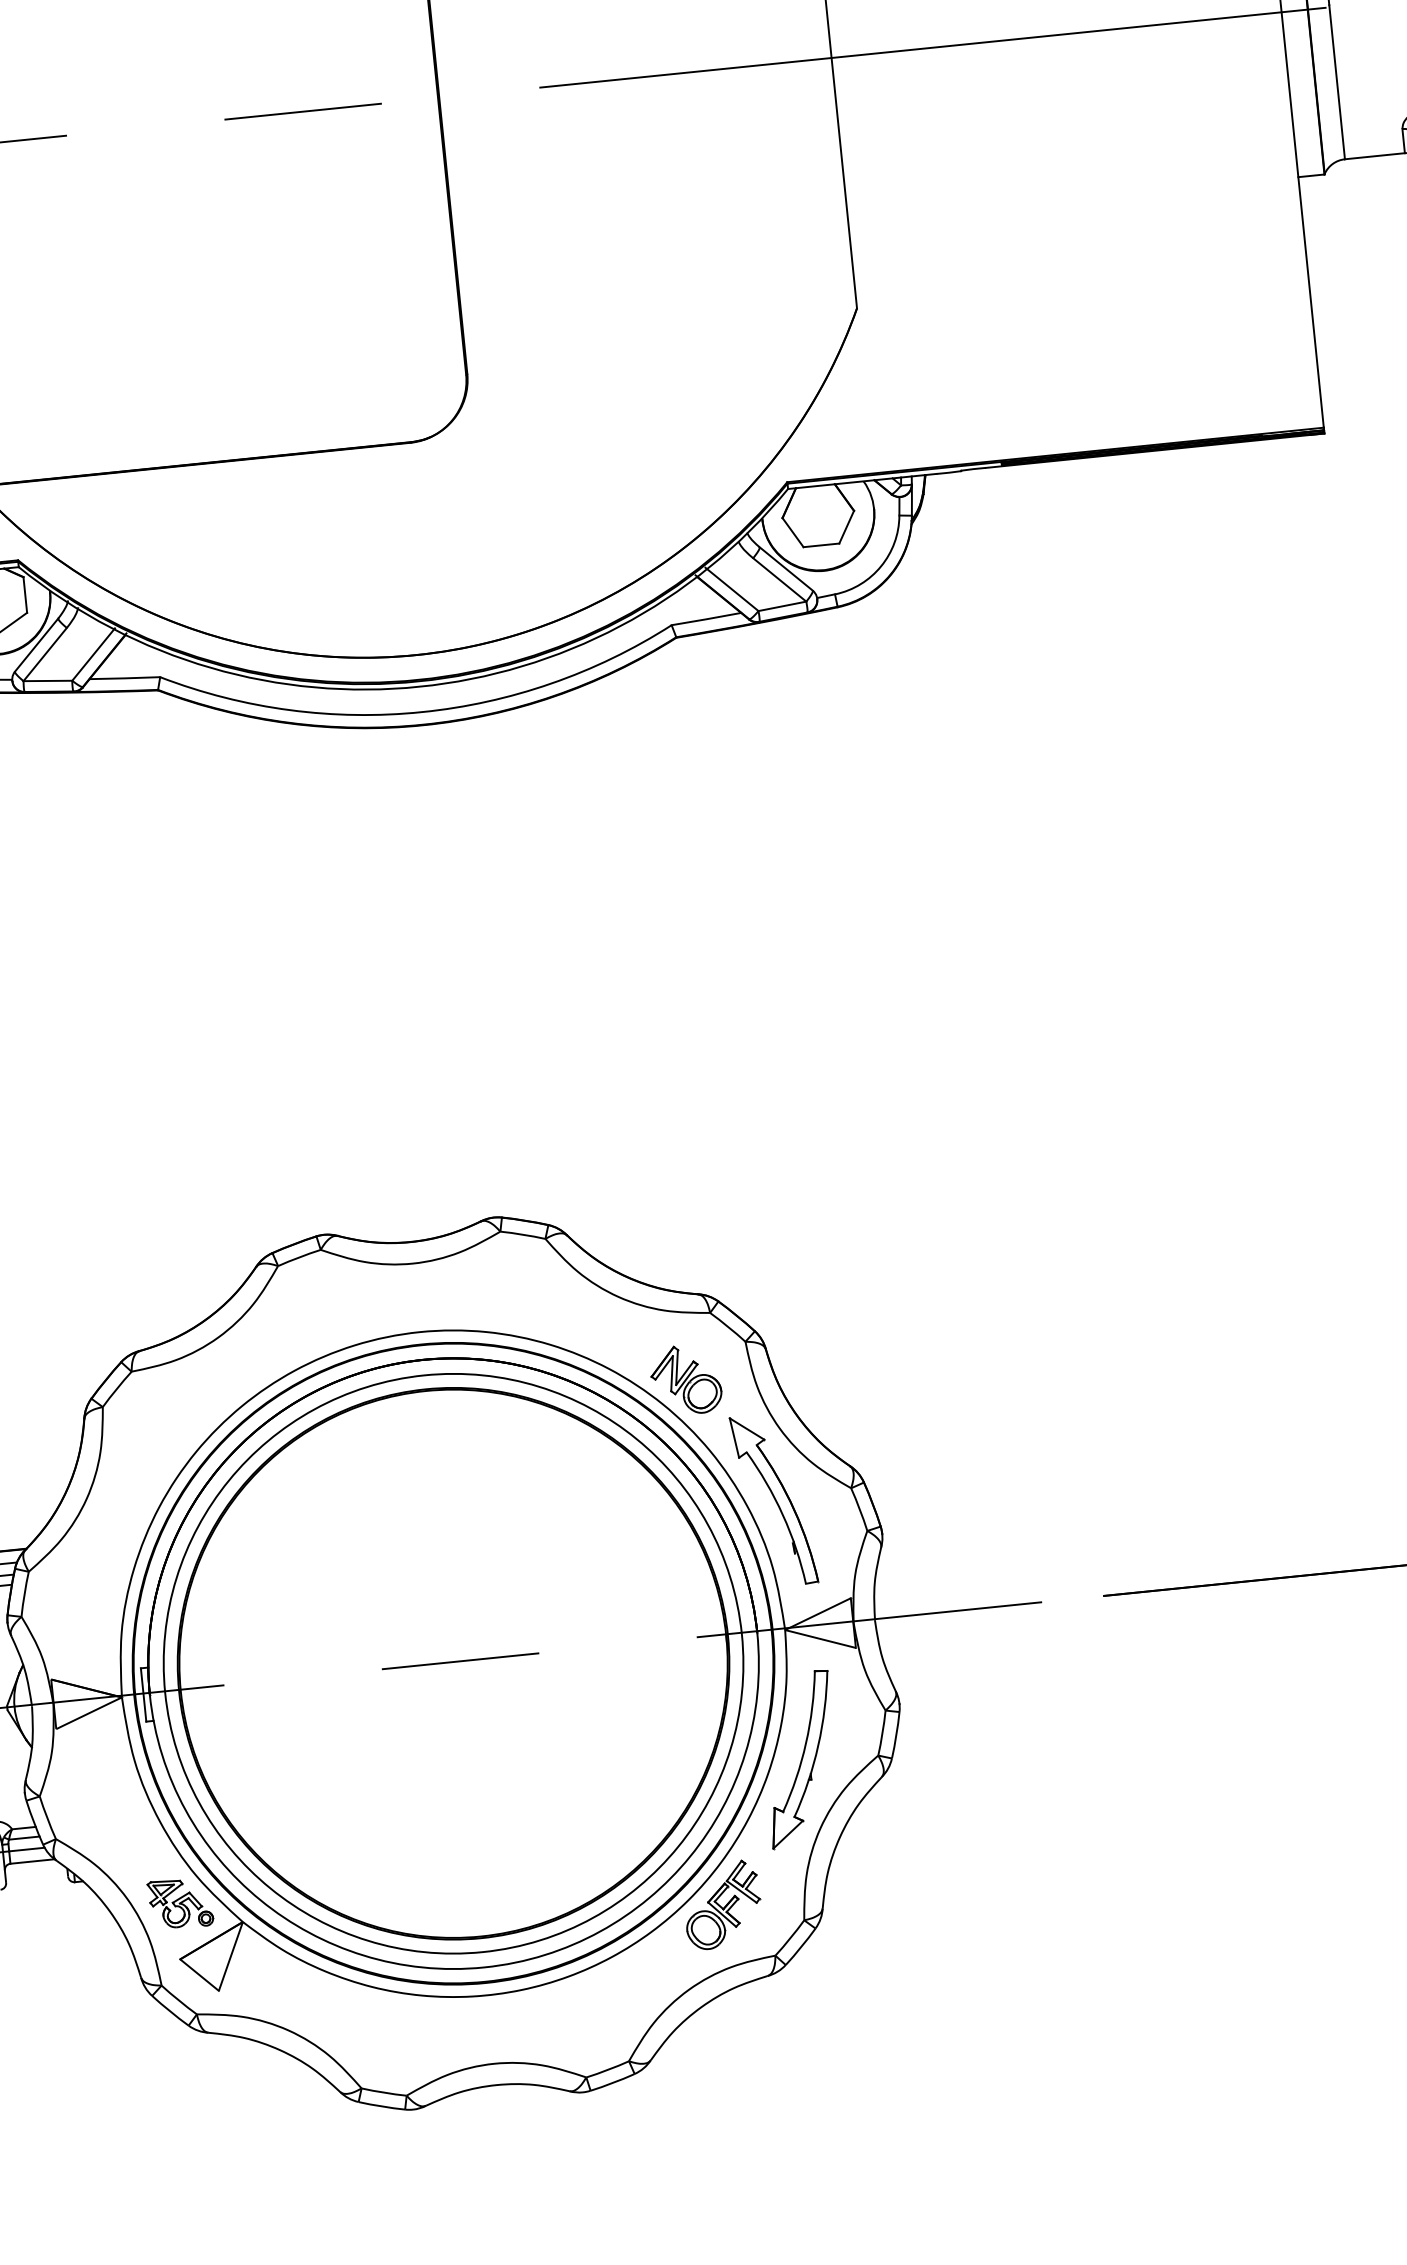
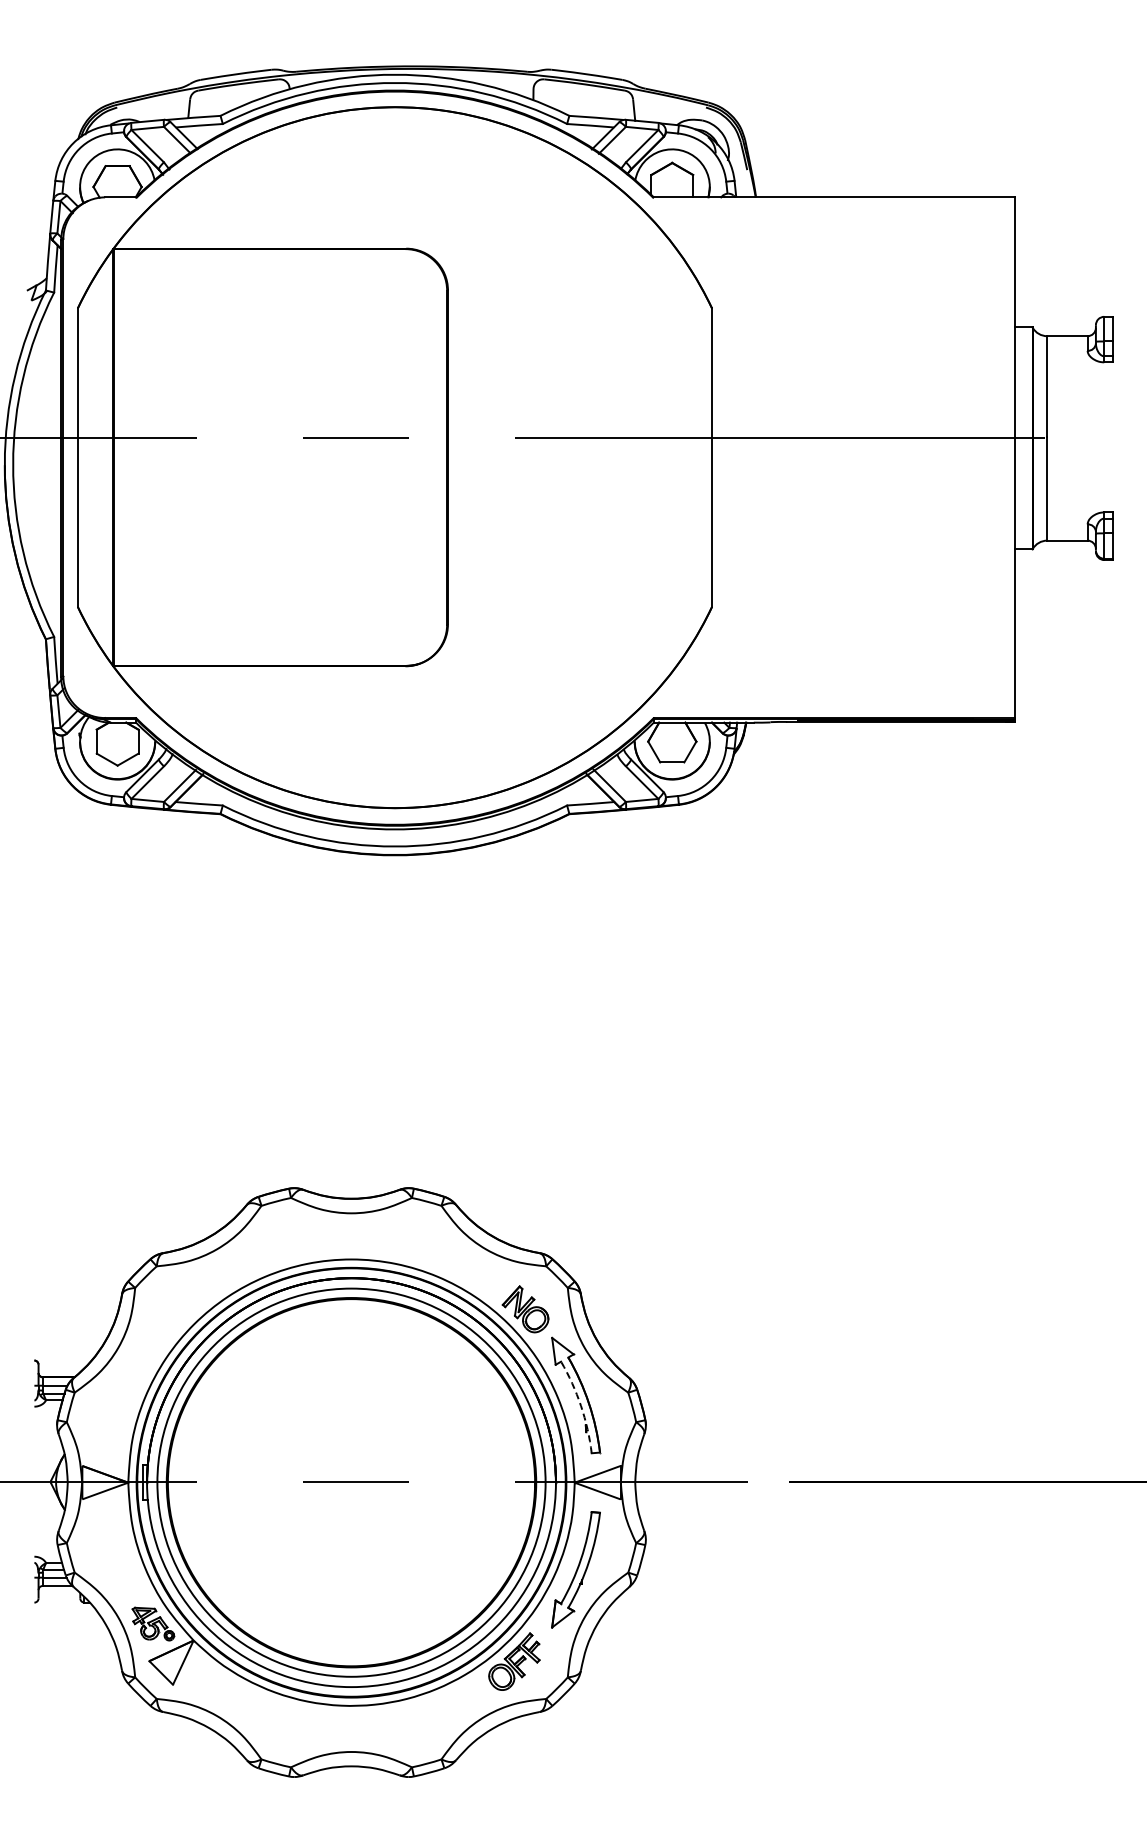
arc: (783, 1514) -> (581, 1405), solid -> dashed

